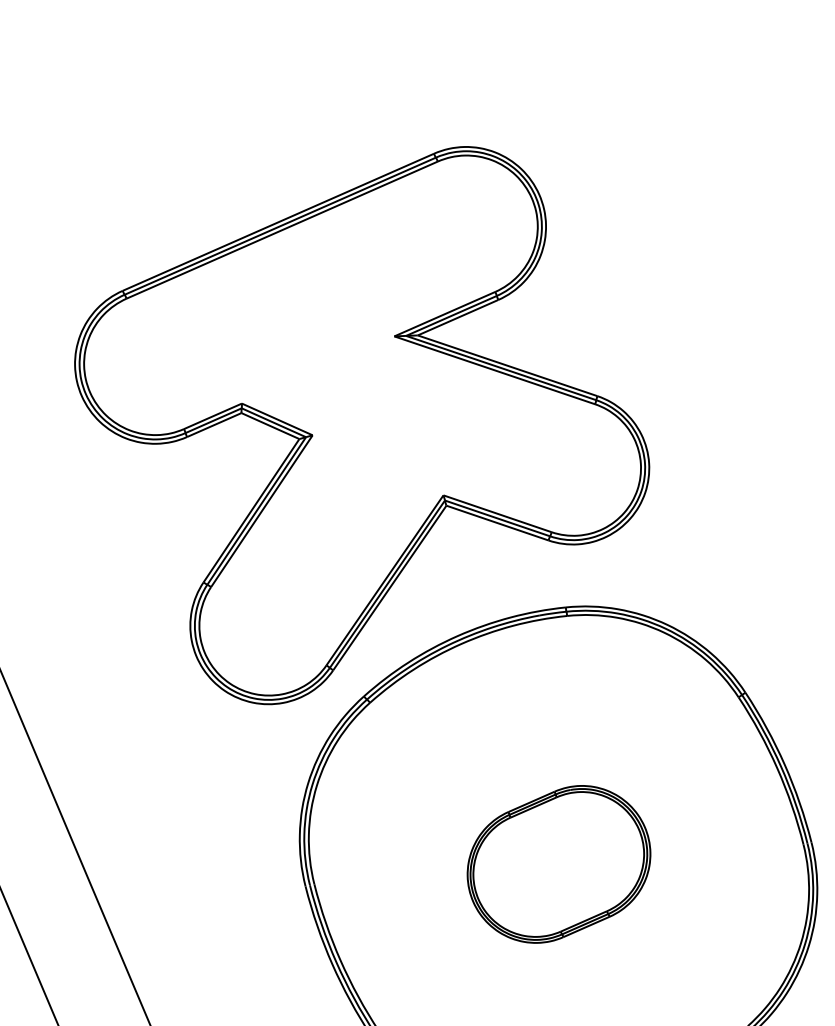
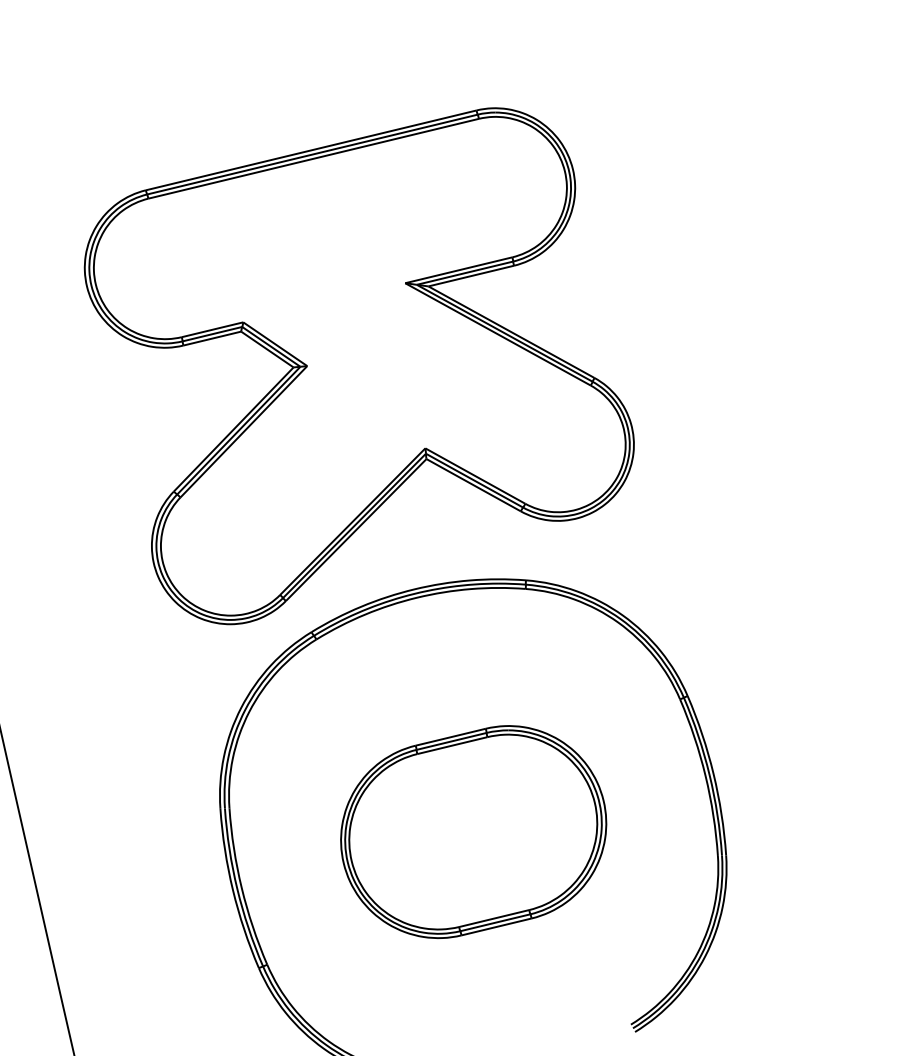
part: (558, 863) -> (473, 831), size x1.43

